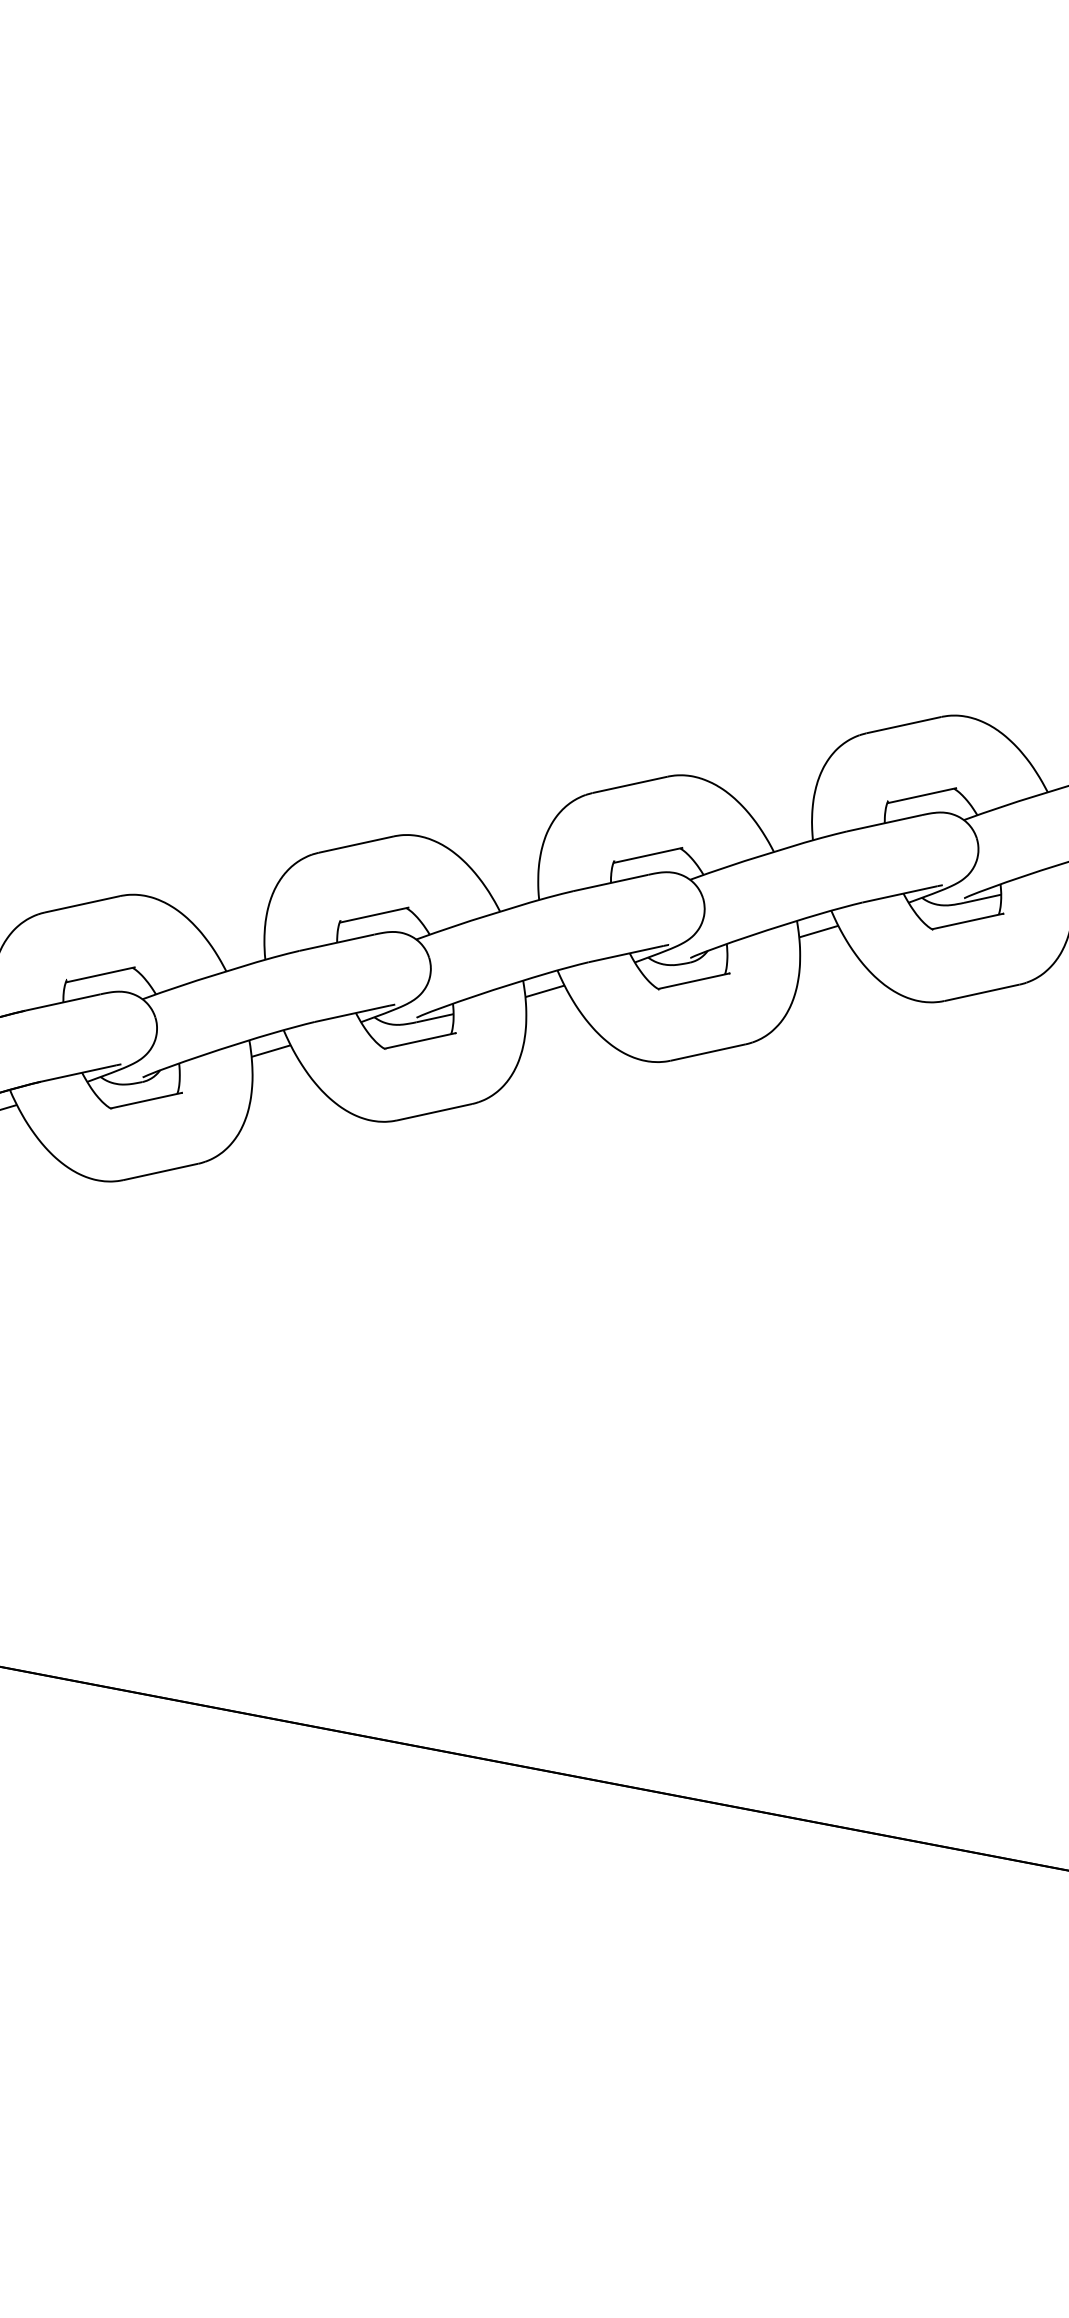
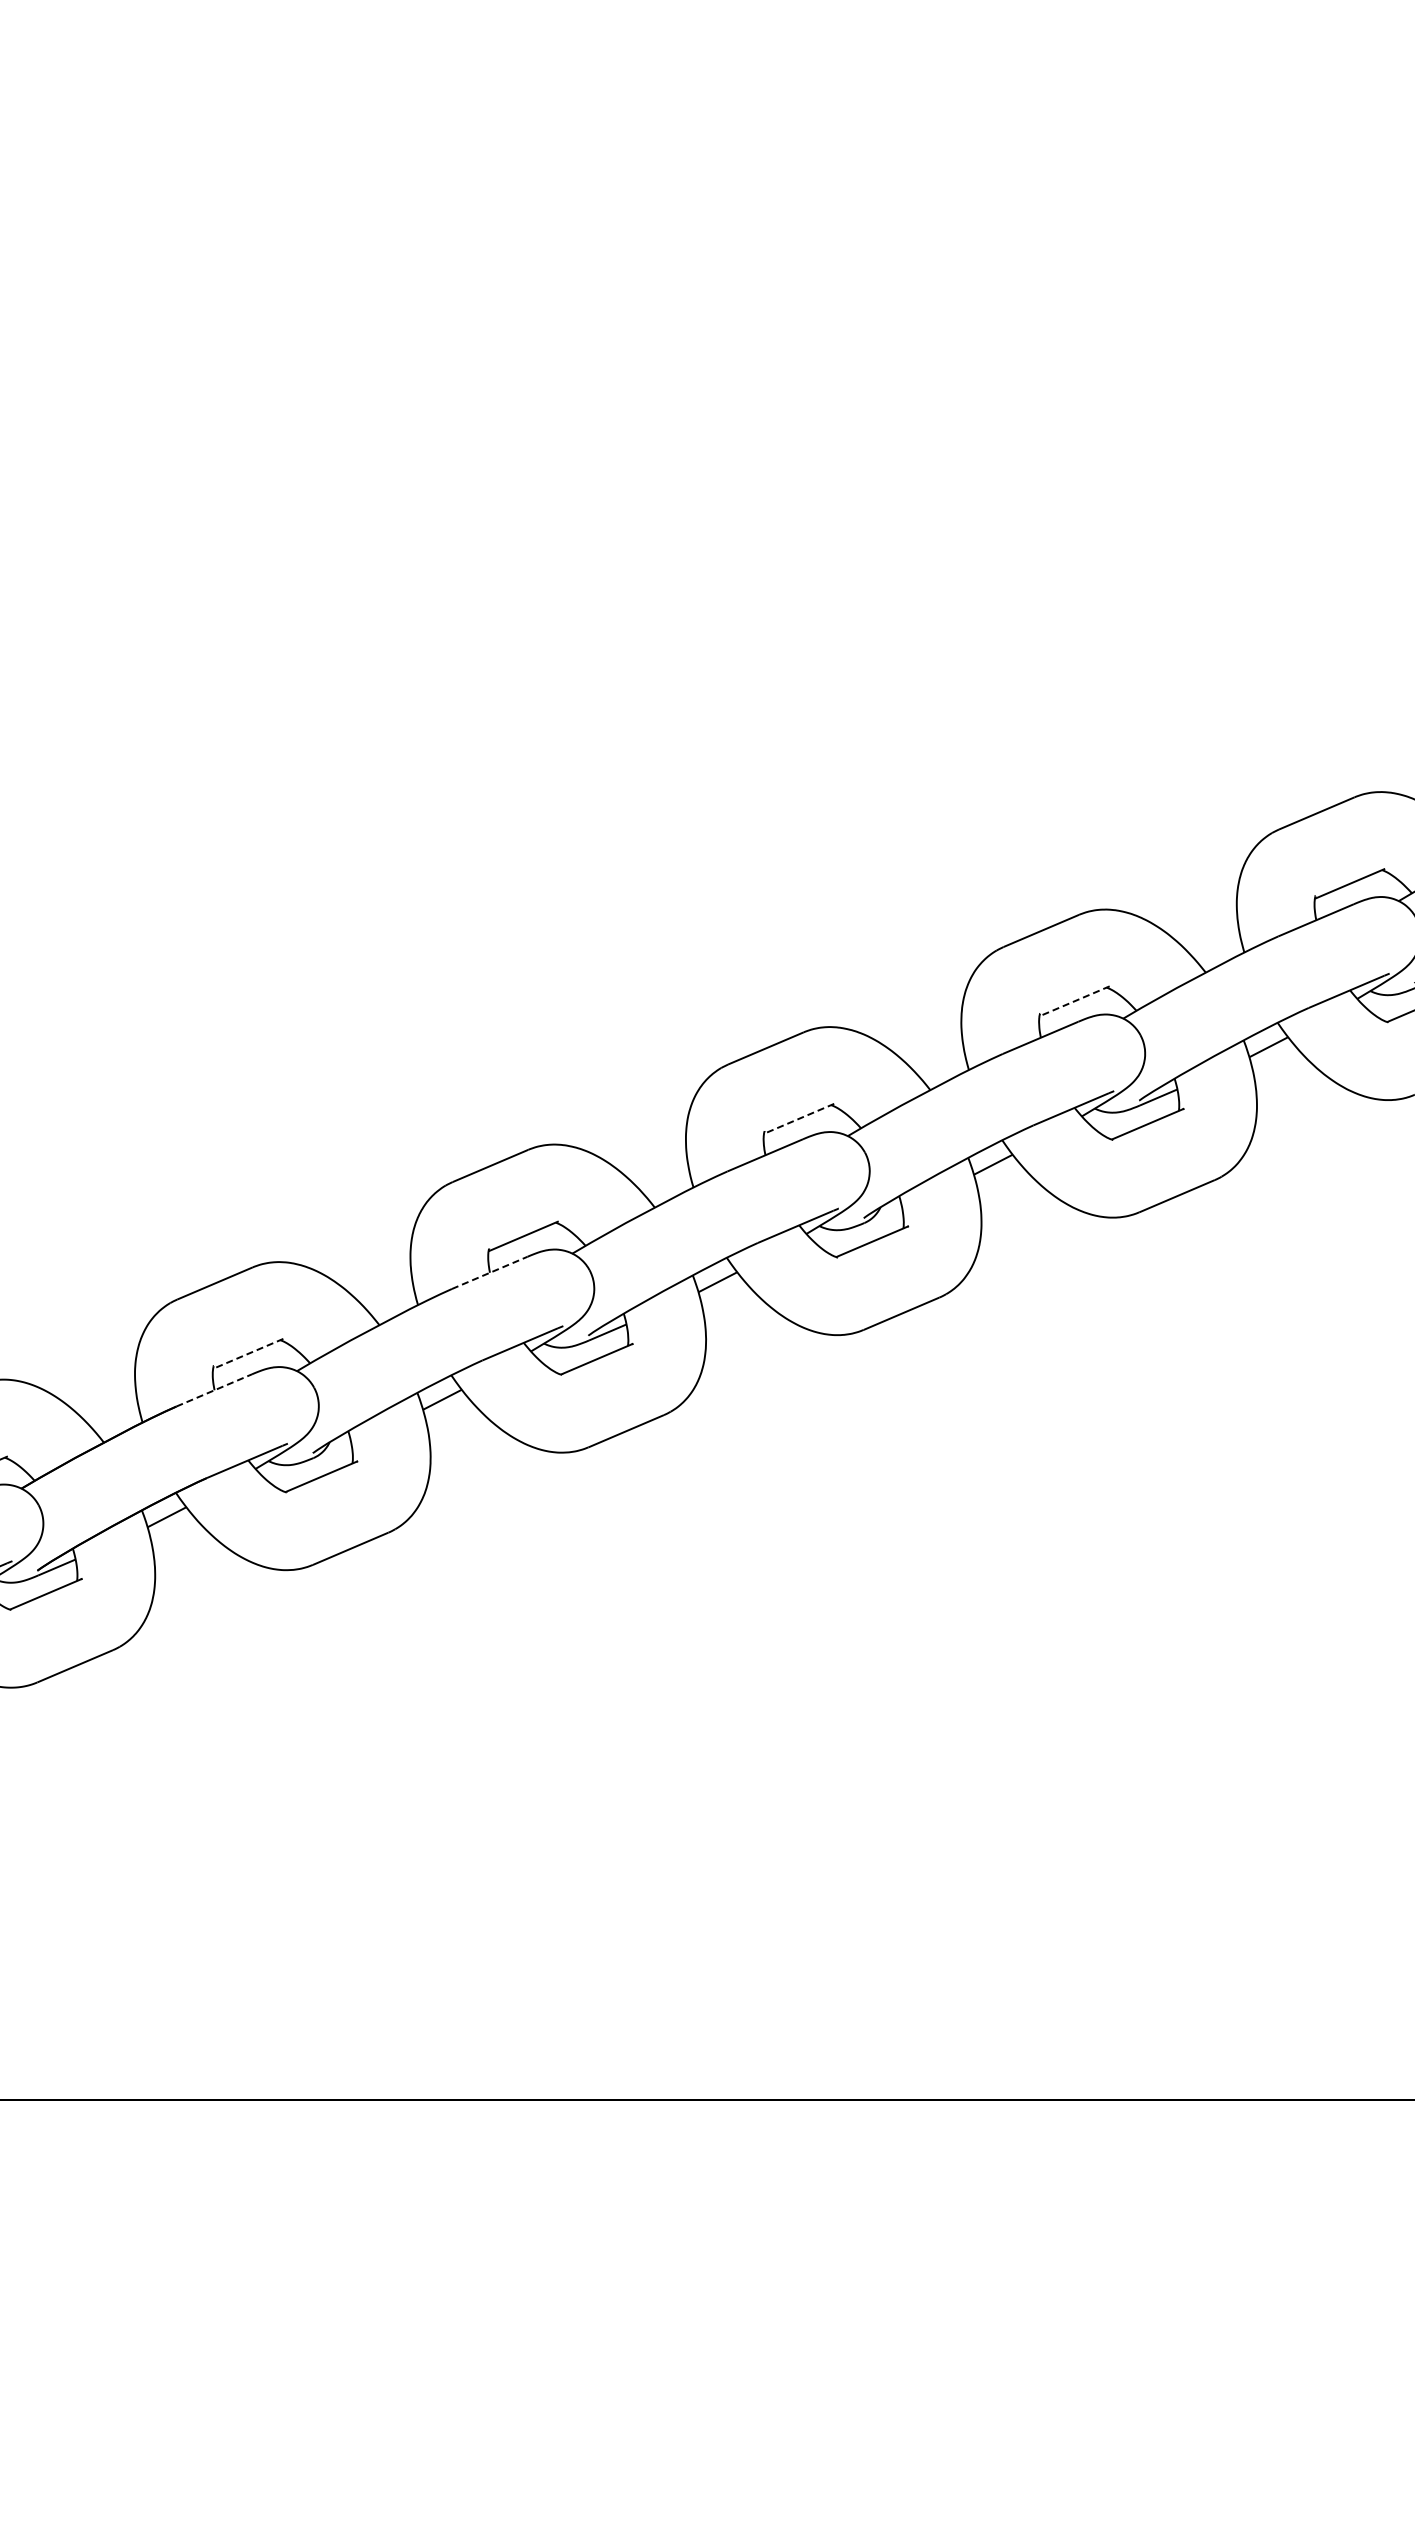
line: (922, 795) -> (1074, 1001), solid -> dashed
line: (647, 855) -> (798, 1119), solid -> dashed
line: (337, 942) -> (490, 1272), solid -> dashed
line: (99, 975) -> (247, 1354), solid -> dashed
line: (63, 1002) -> (214, 1390), solid -> dashed

